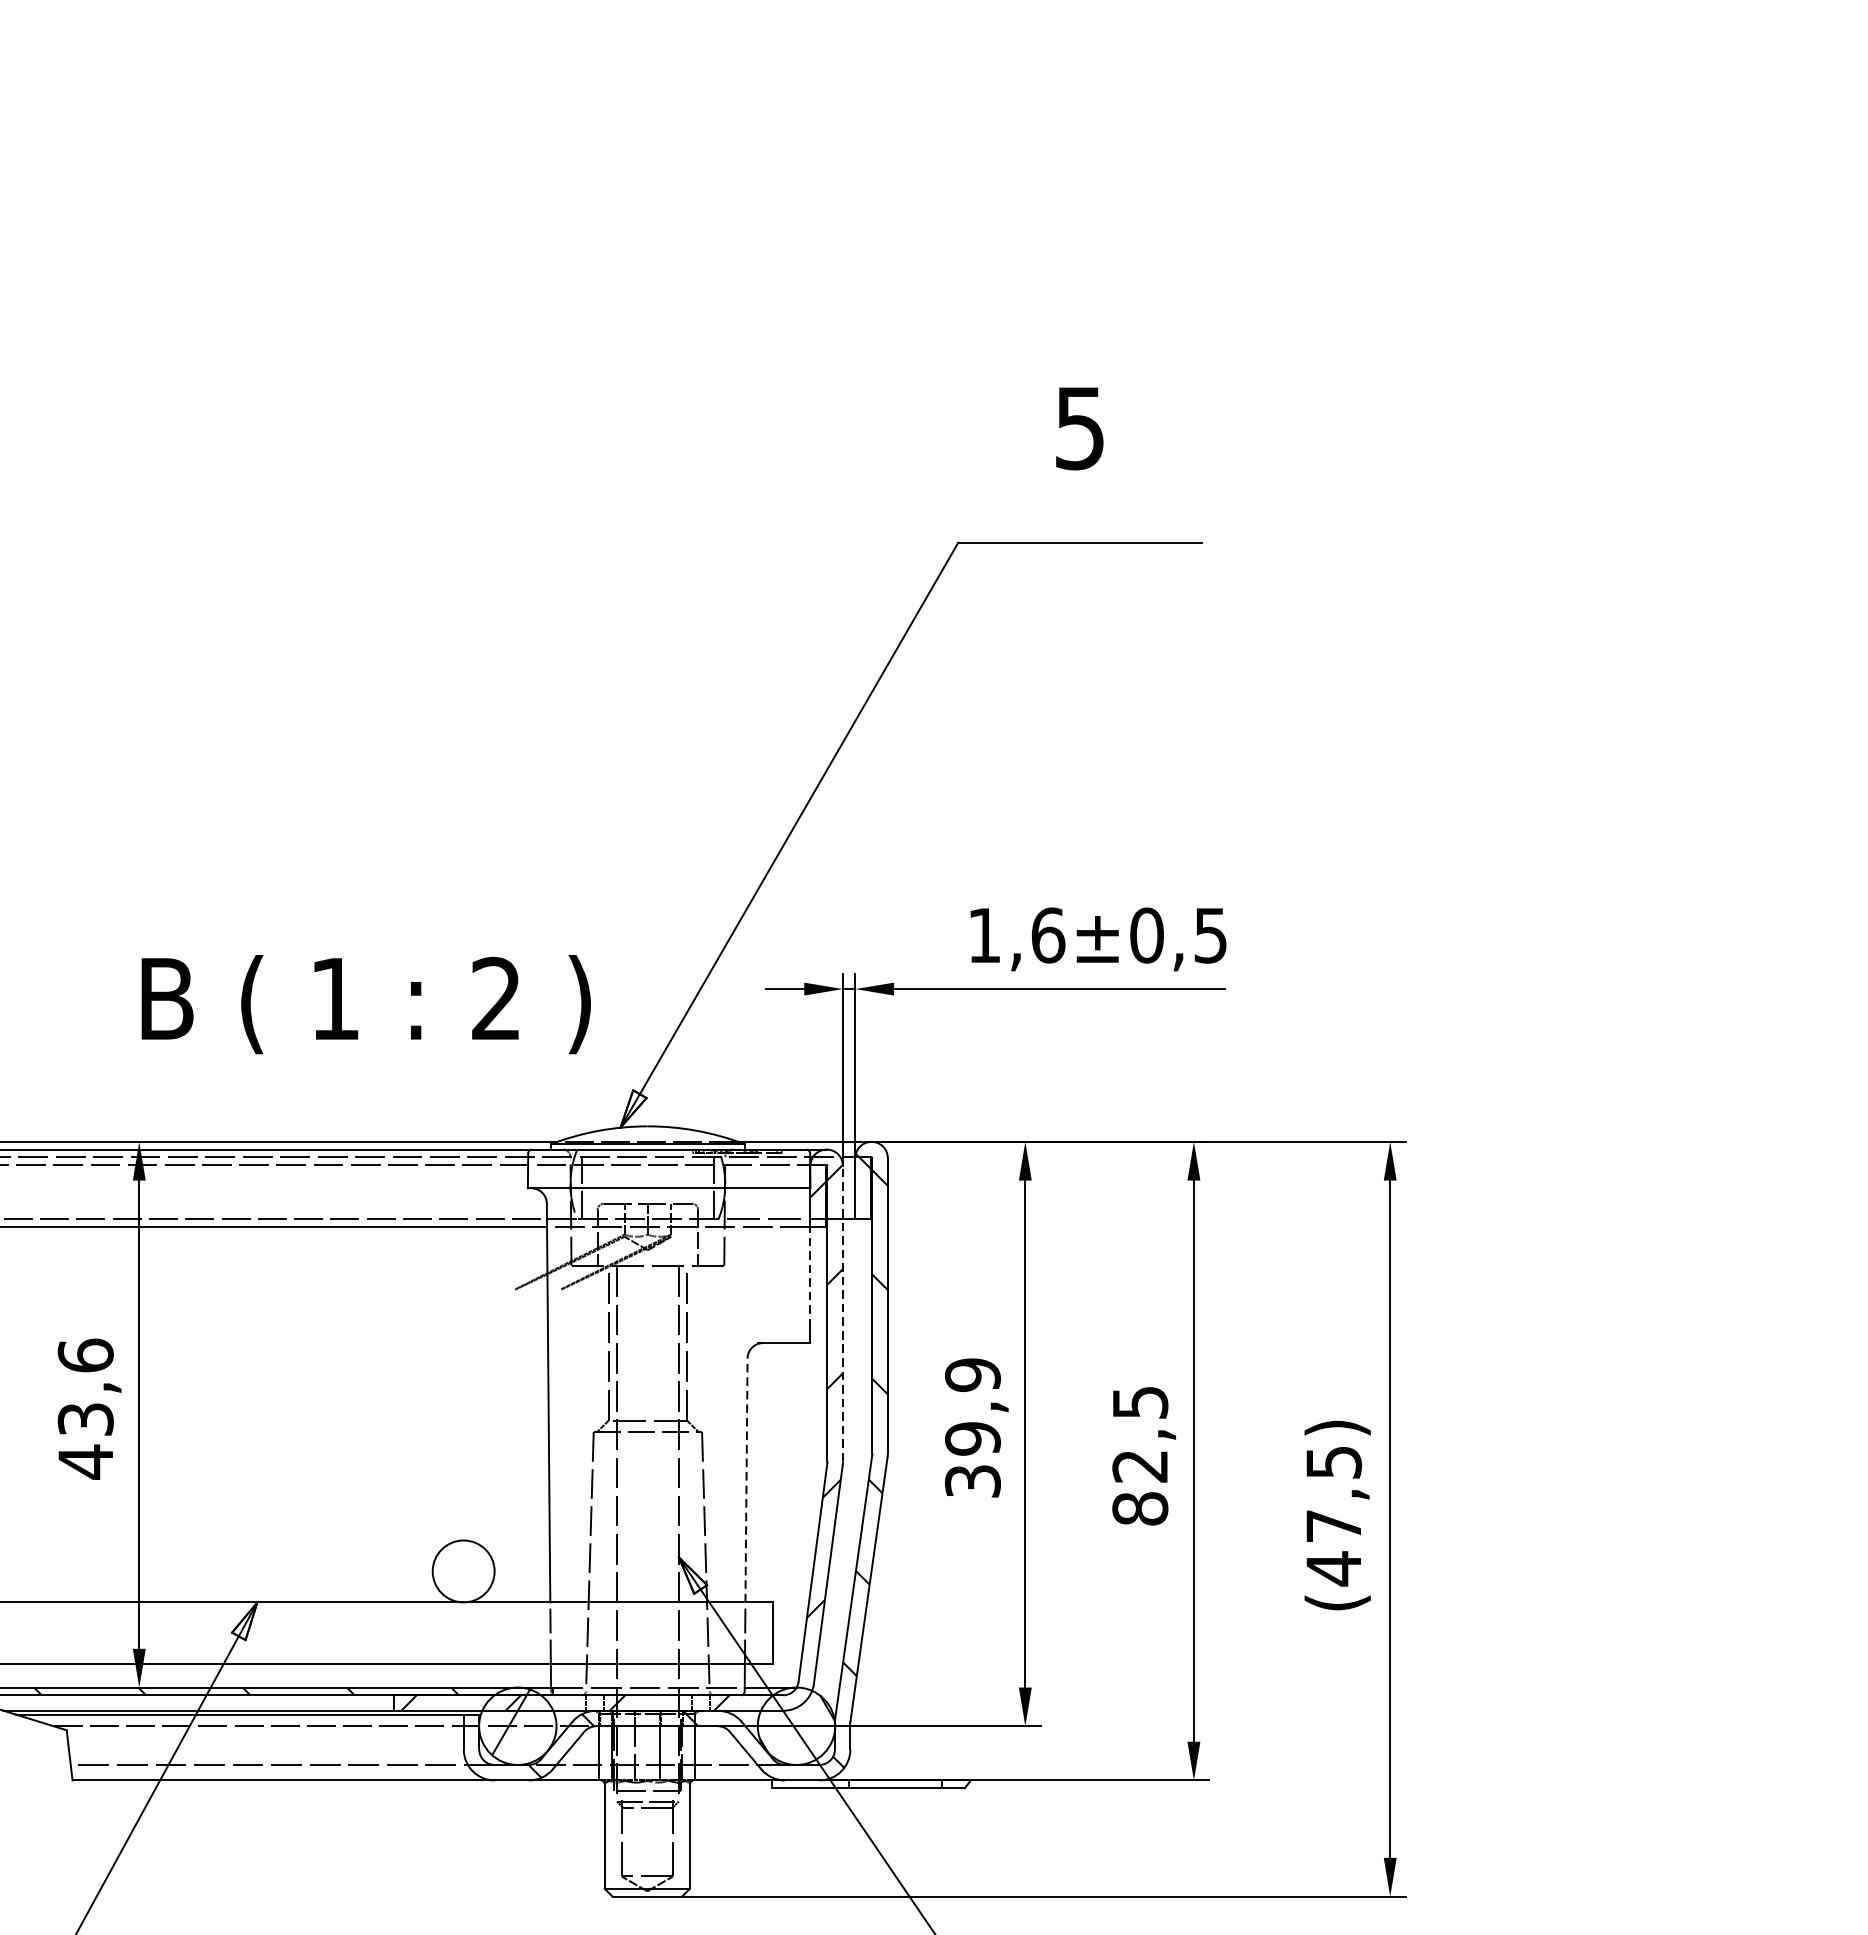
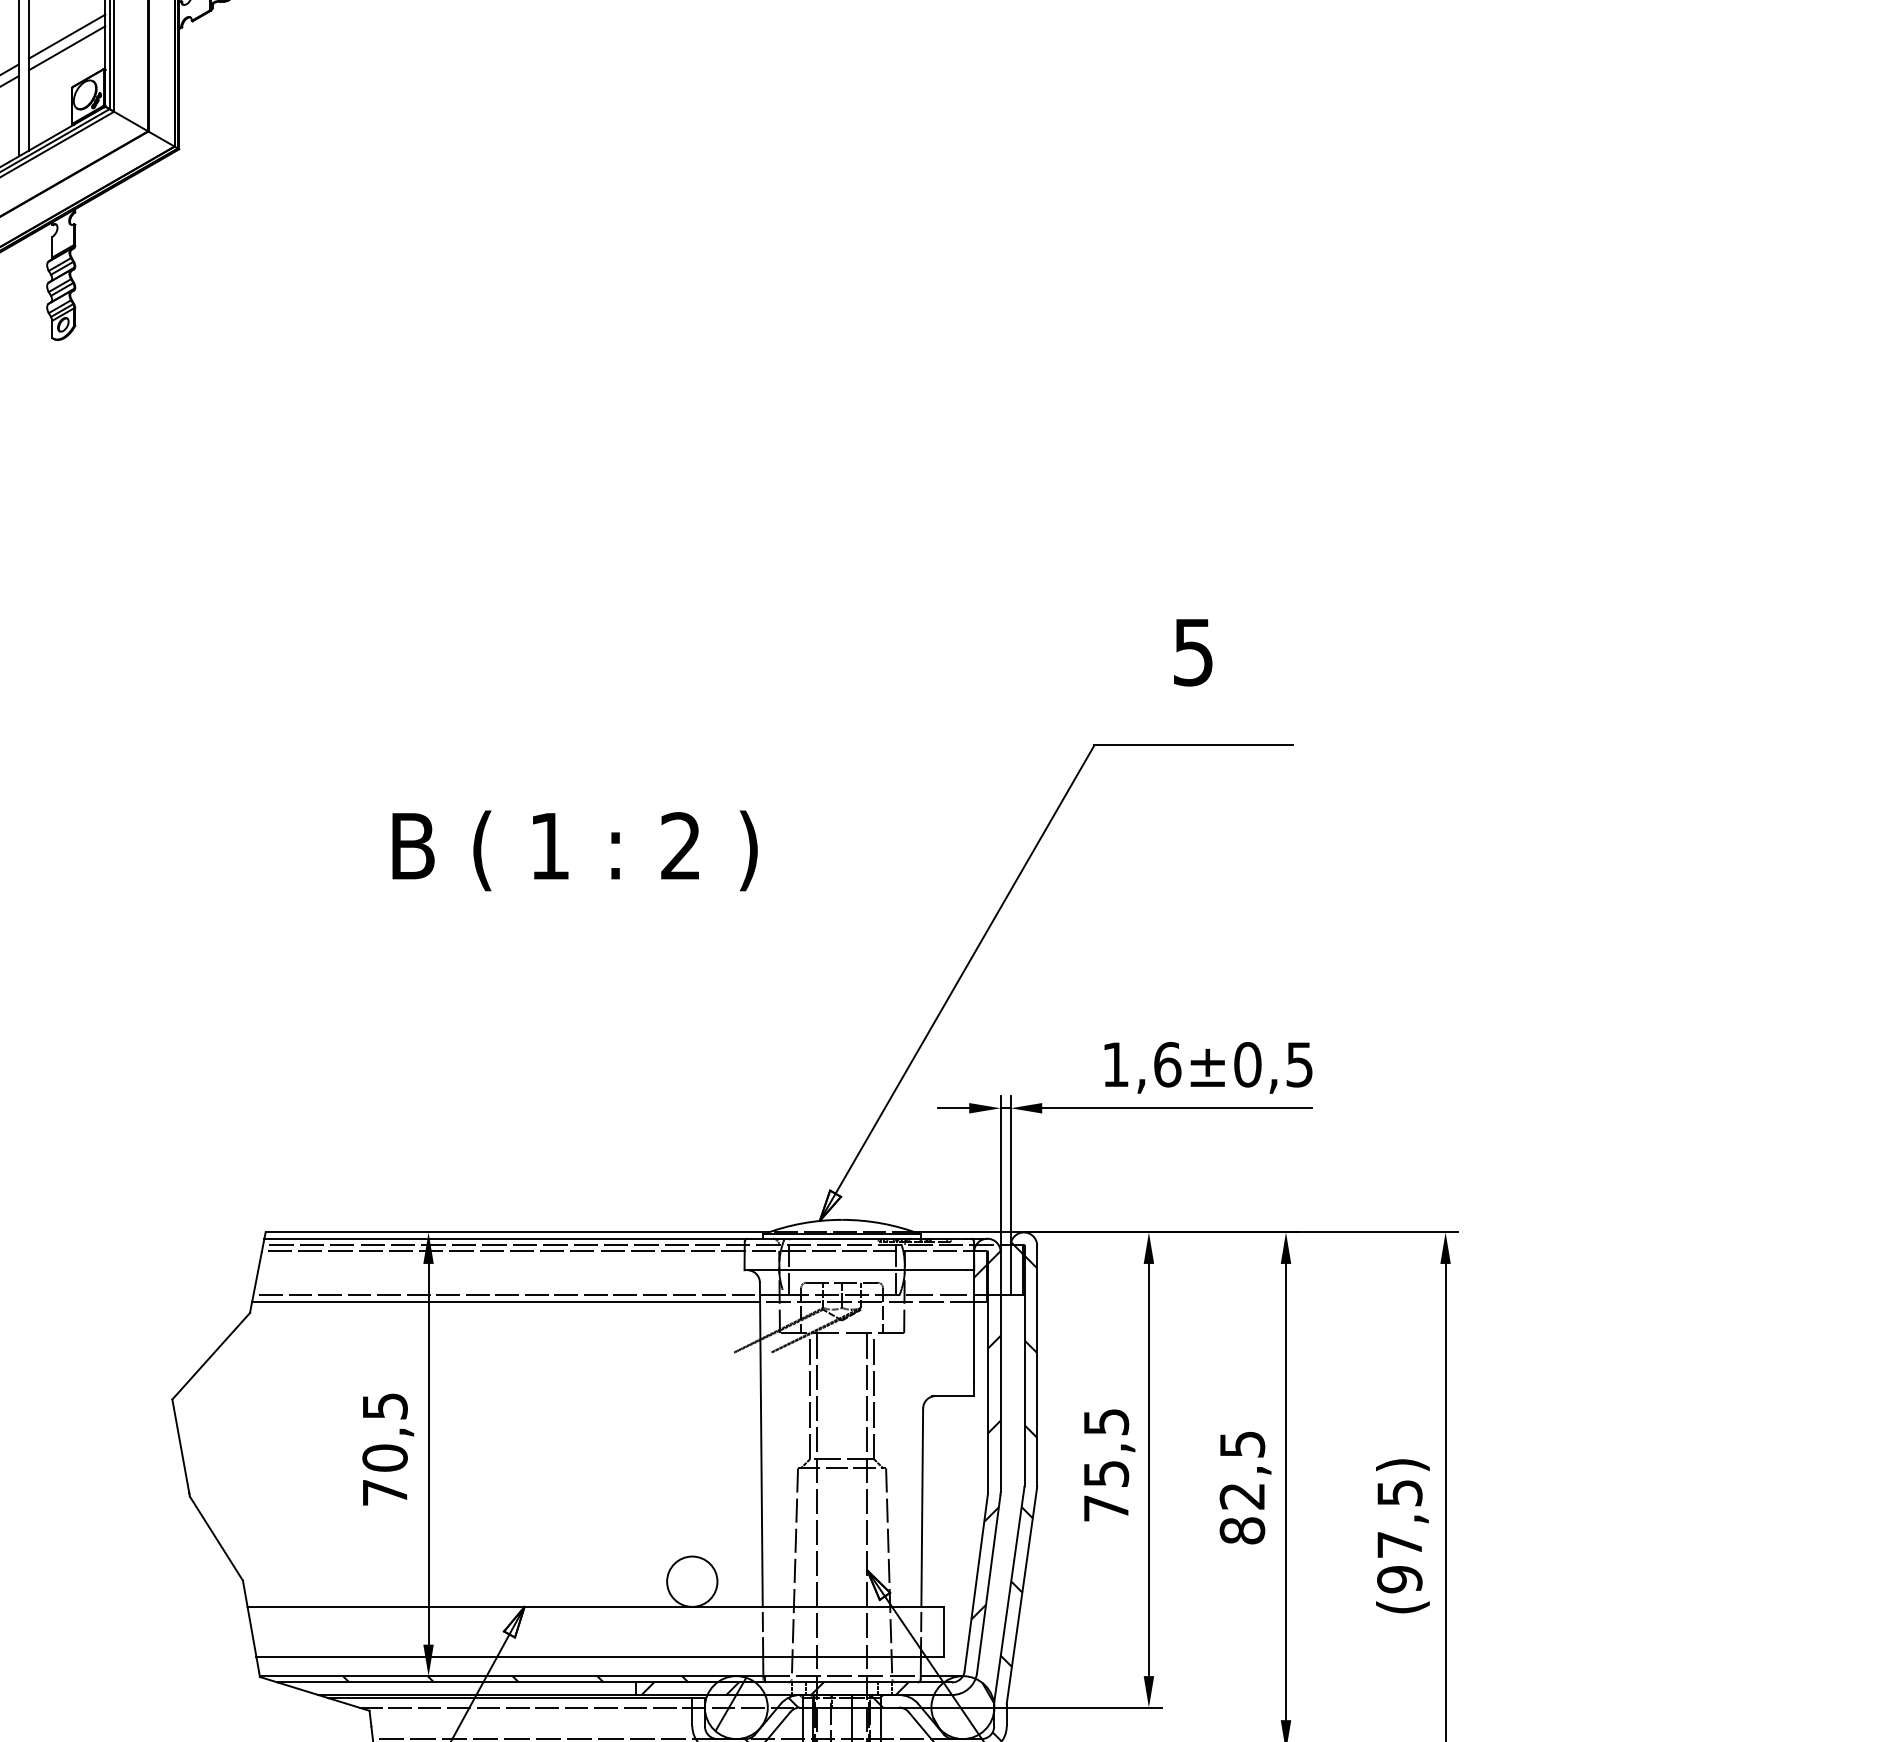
text: (365, 1004) -> (574, 850), moved
line: (810, 1277) -> (974, 1342), dashed -> solid
line: (842, 1312) -> (1000, 1371), dashed -> solid
text: (85, 1408) -> (384, 1449), 43,6 -> 70,5
text: (973, 1427) -> (1106, 1464), 39,9 -> 75,5
line: (746, 1480) -> (922, 1507), dashed -> solid
text: (1333, 1568) -> (1399, 1579), (47,5) -> (97,5)

